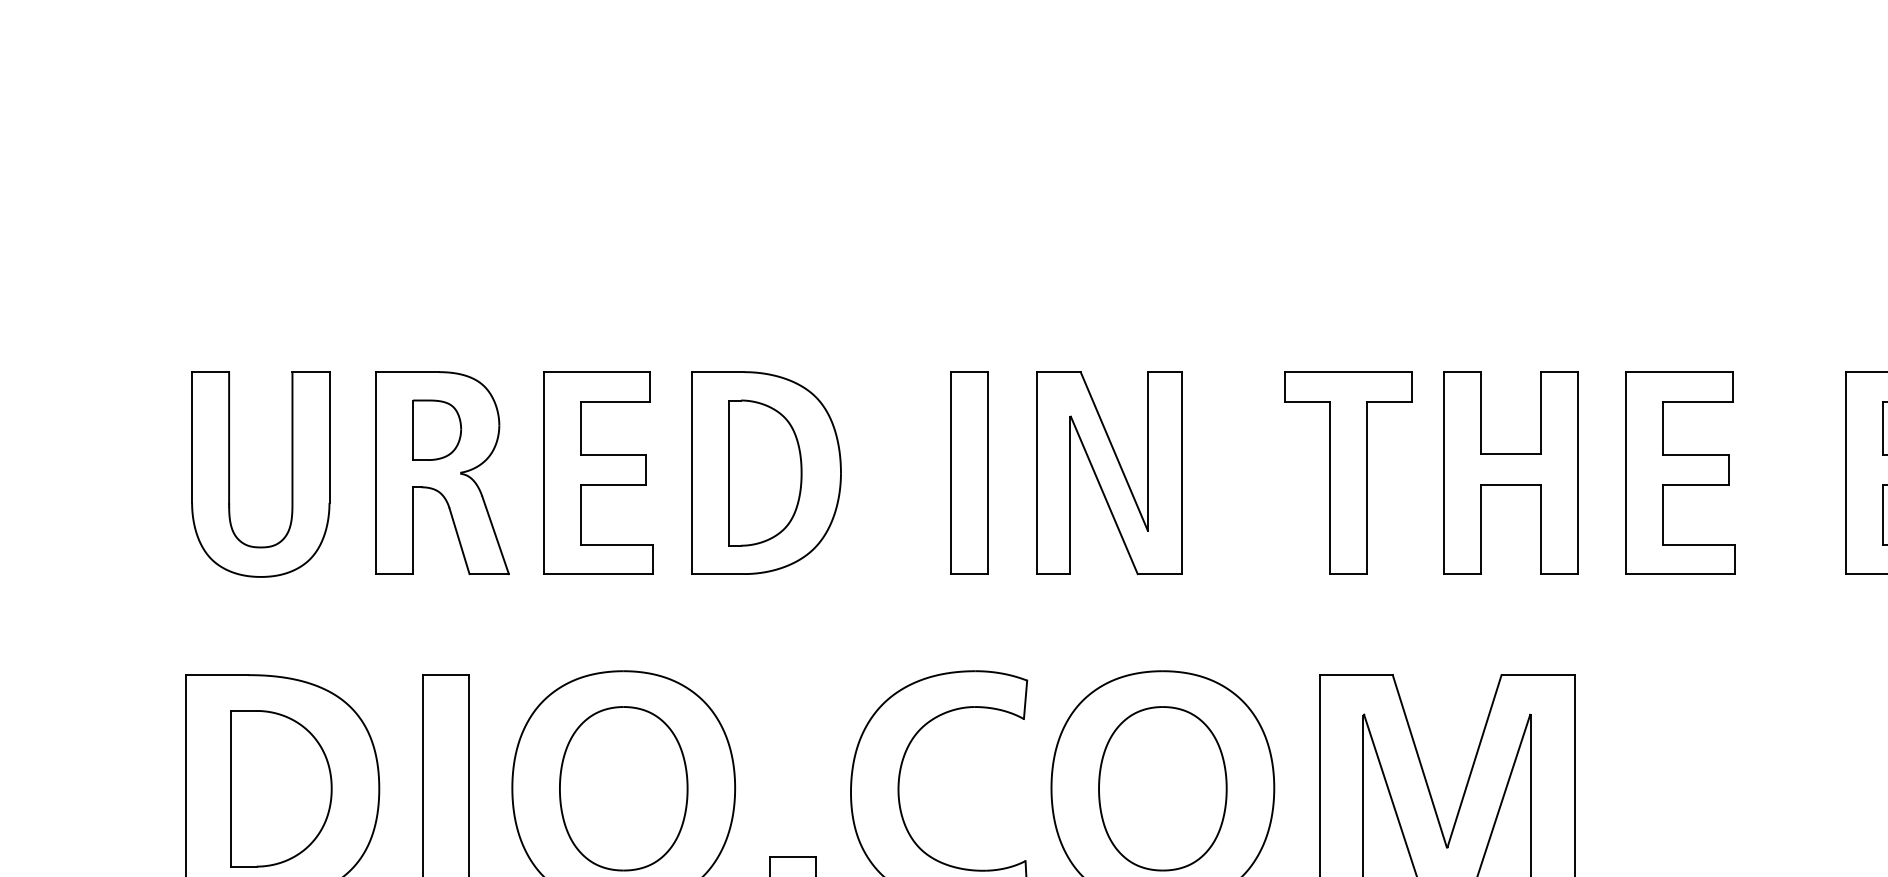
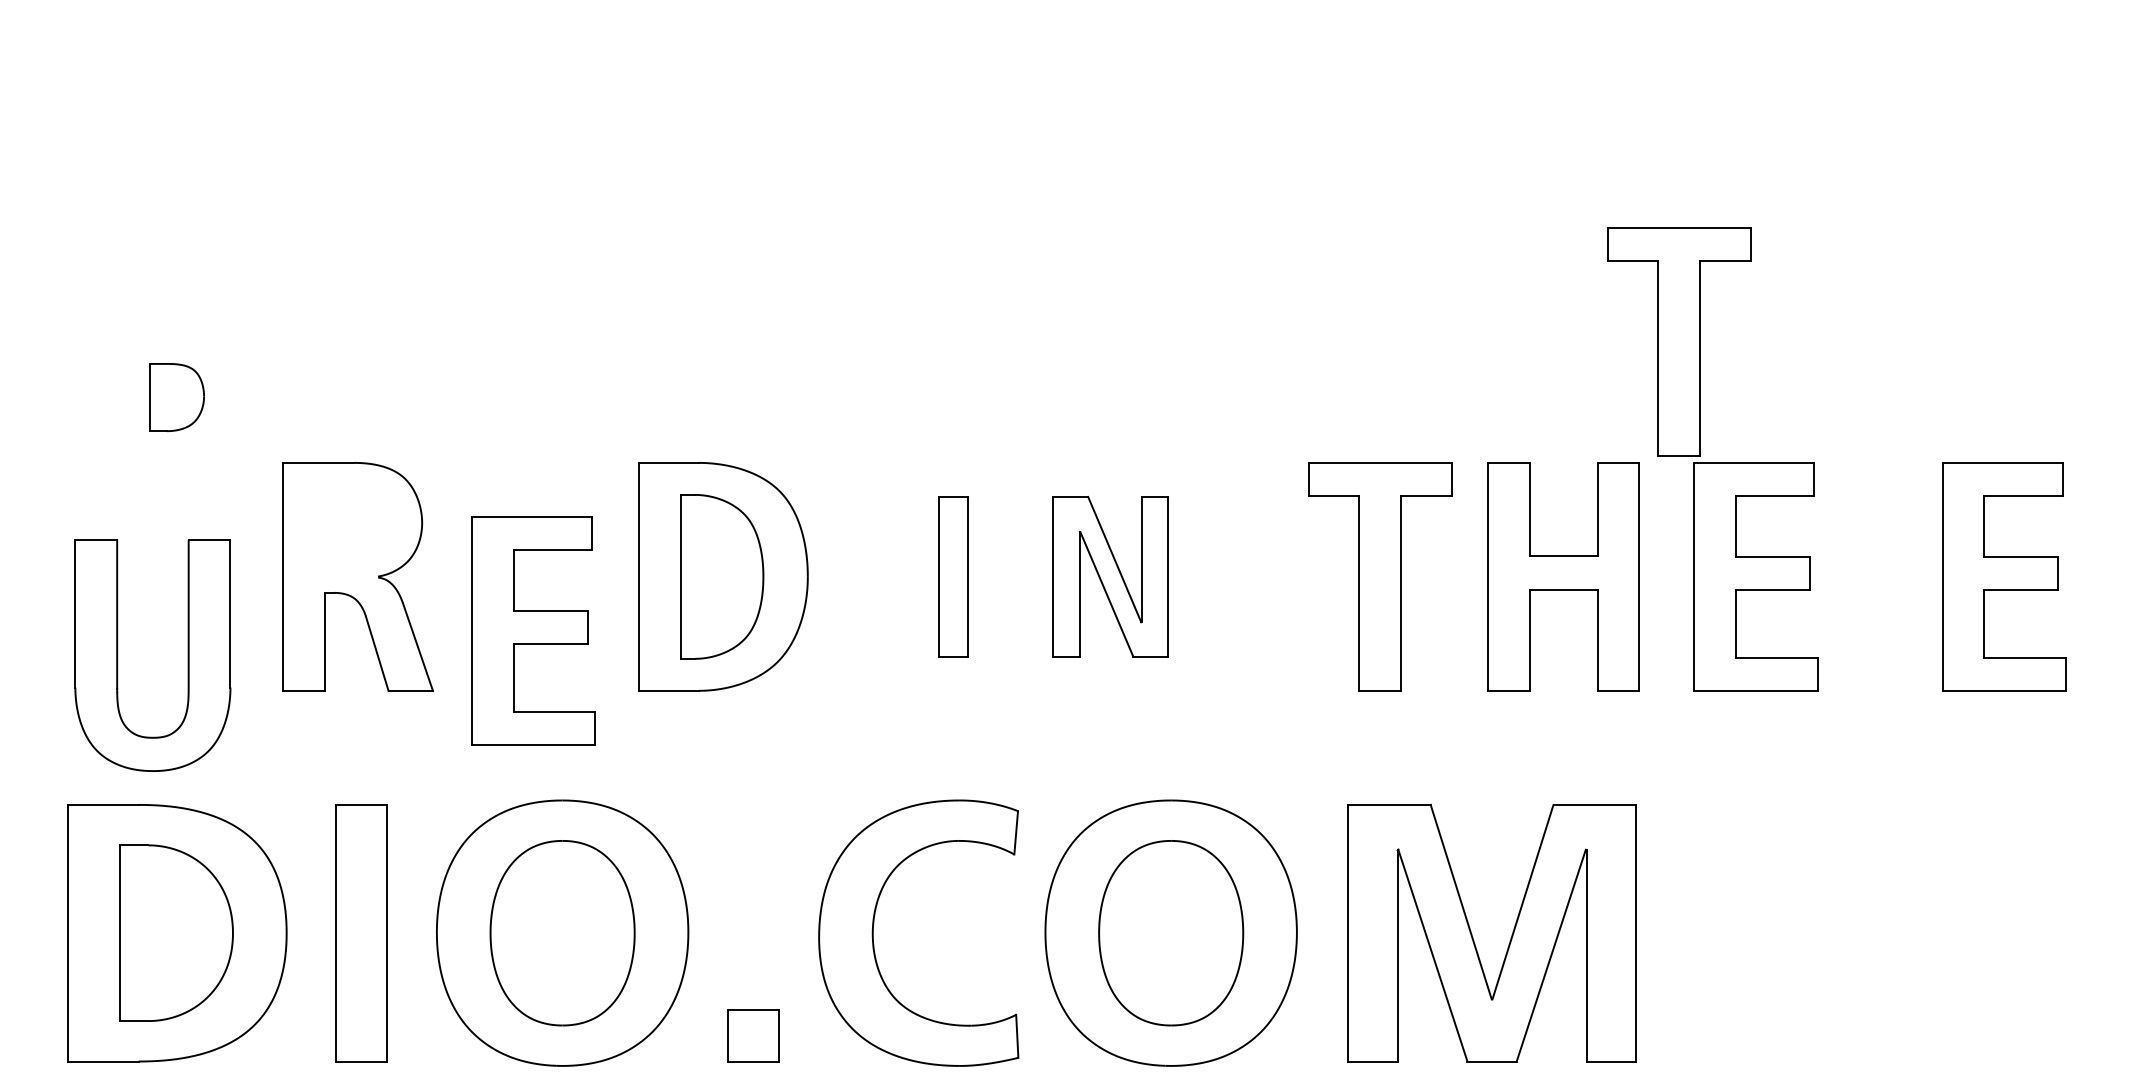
part: (1613, 264) -> (1679, 341), added
part: (436, 430) -> (176, 397), moved
part: (597, 472) -> (533, 630), moved
part: (969, 472) -> (952, 576), size x0.7
part: (1109, 472) -> (1110, 576), size x0.7
part: (230, 474) -> (118, 655), moved

